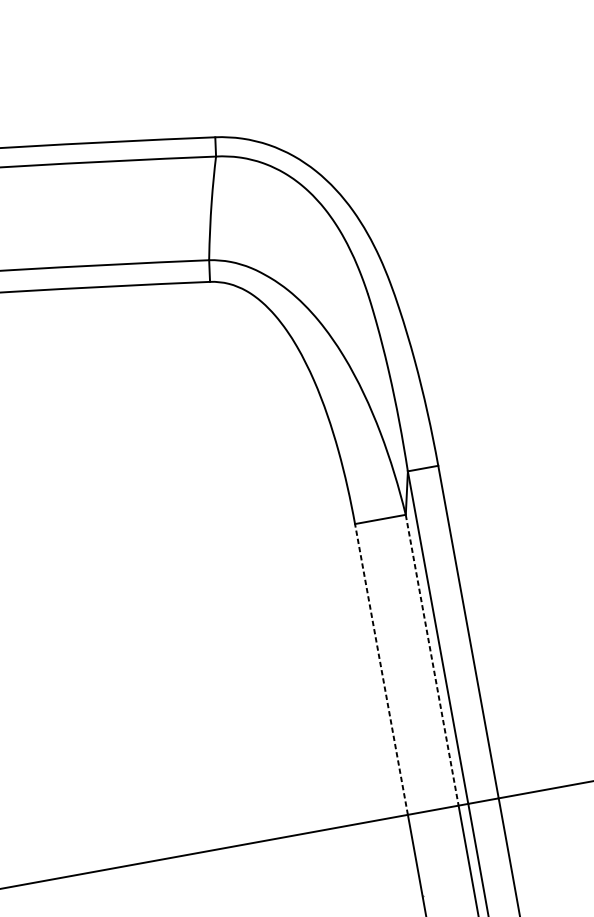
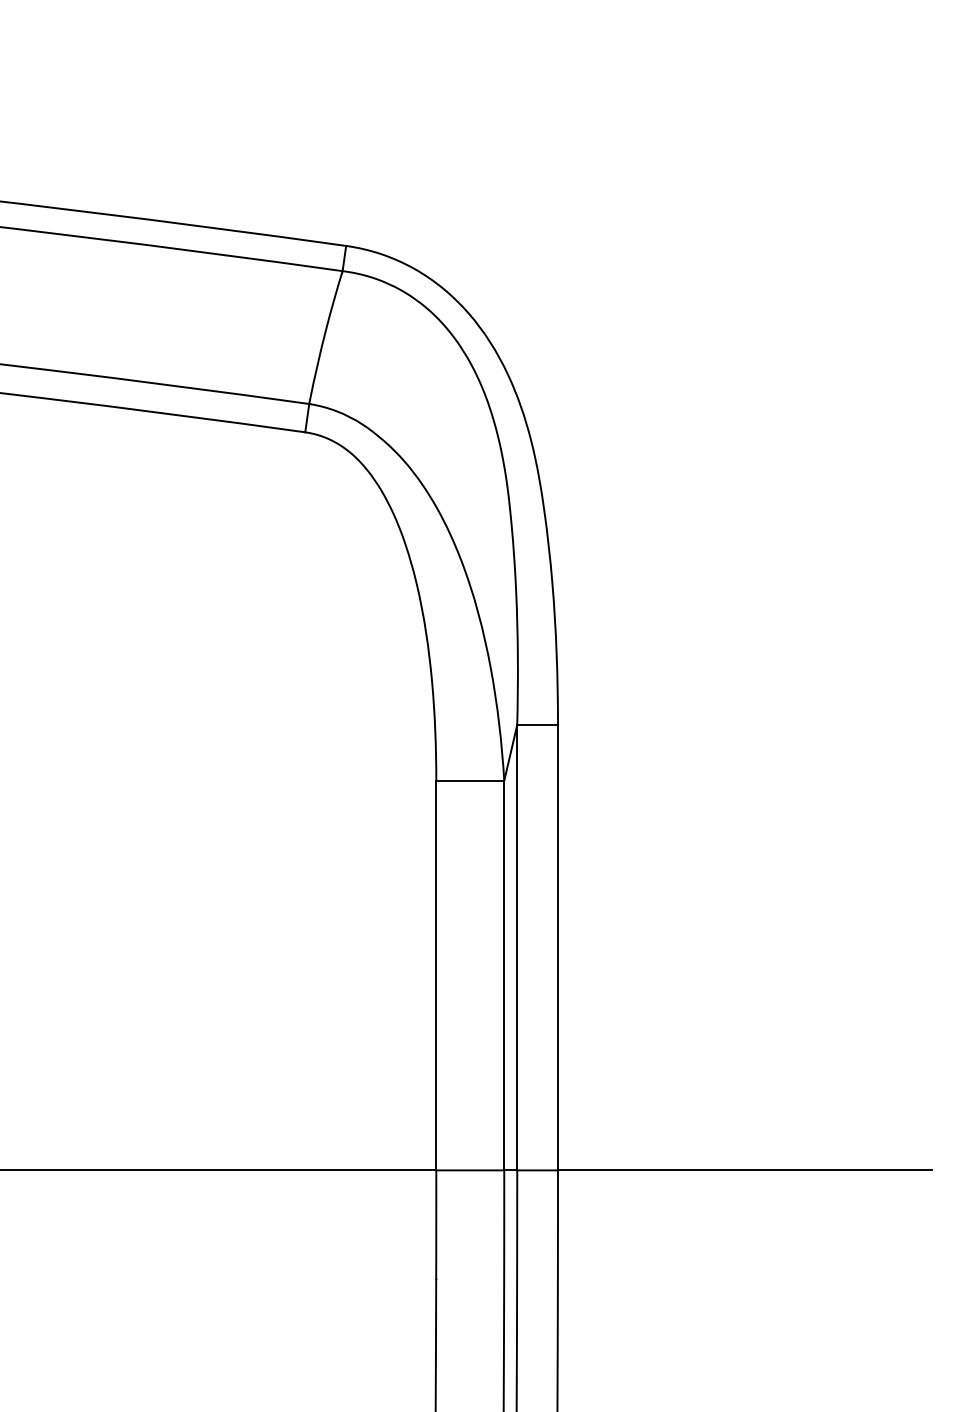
line: (432, 660) -> (504, 975), dashed -> solid
line: (381, 669) -> (436, 975), dashed -> solid

